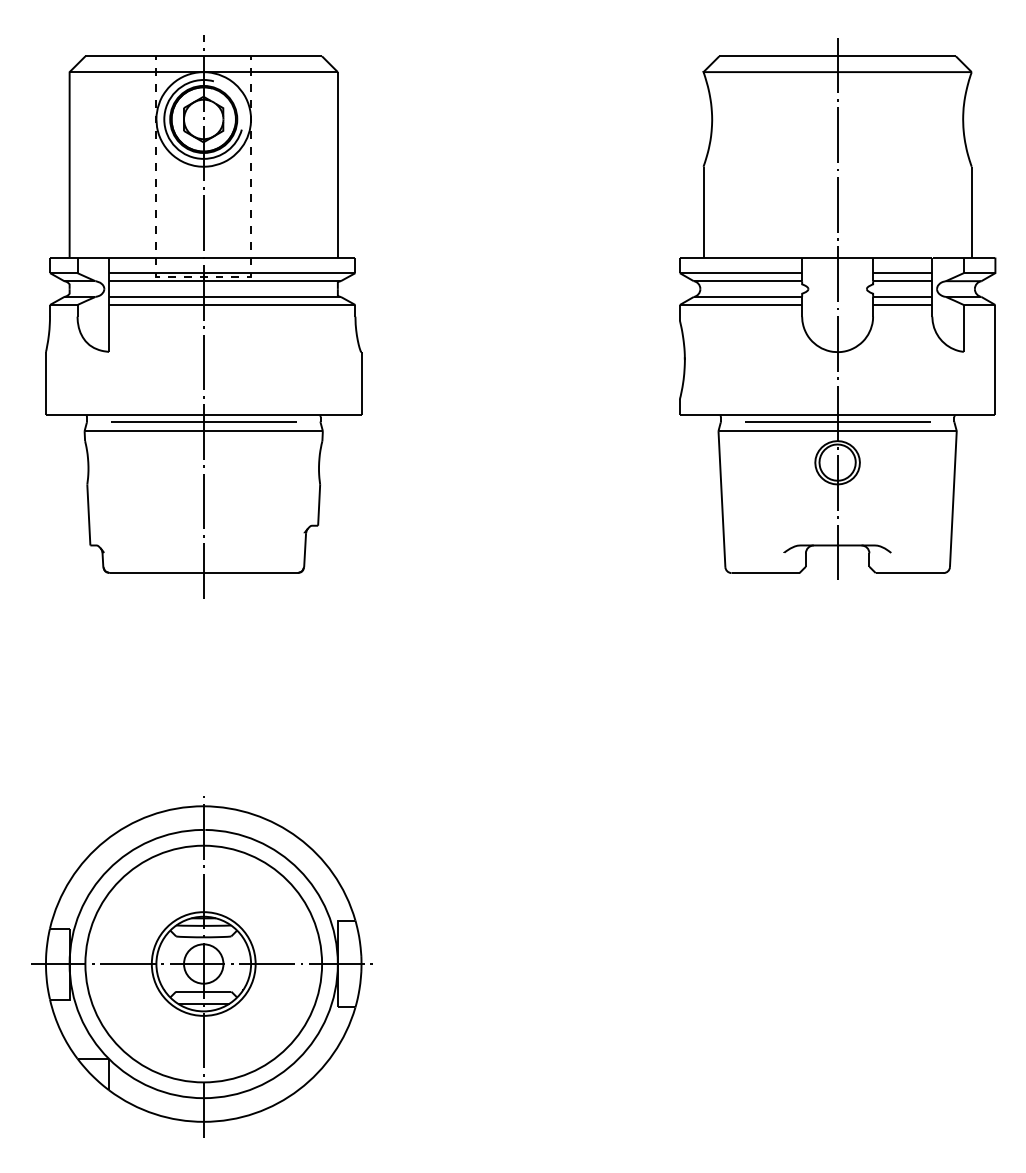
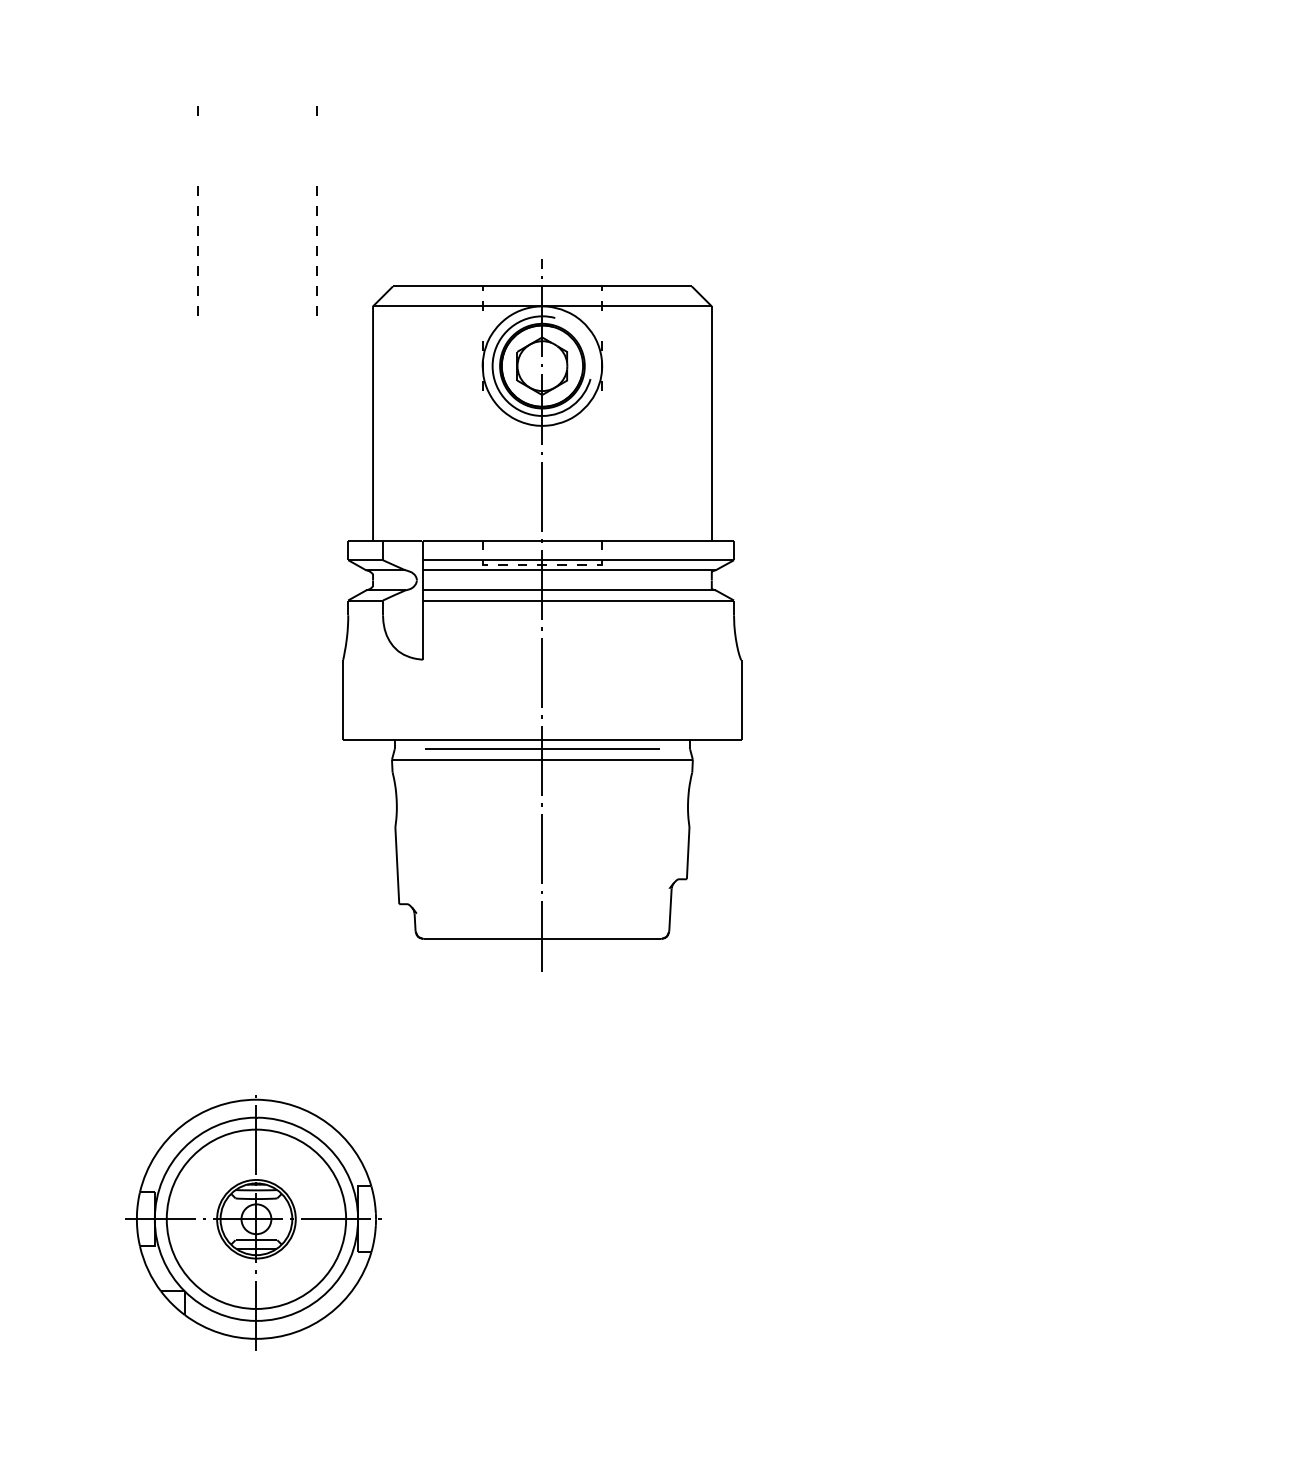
part: (838, 308) -> (1058, 390), removed
part: (203, 316) -> (542, 615), moved
part: (201, 966) -> (254, 1221), size x0.6

